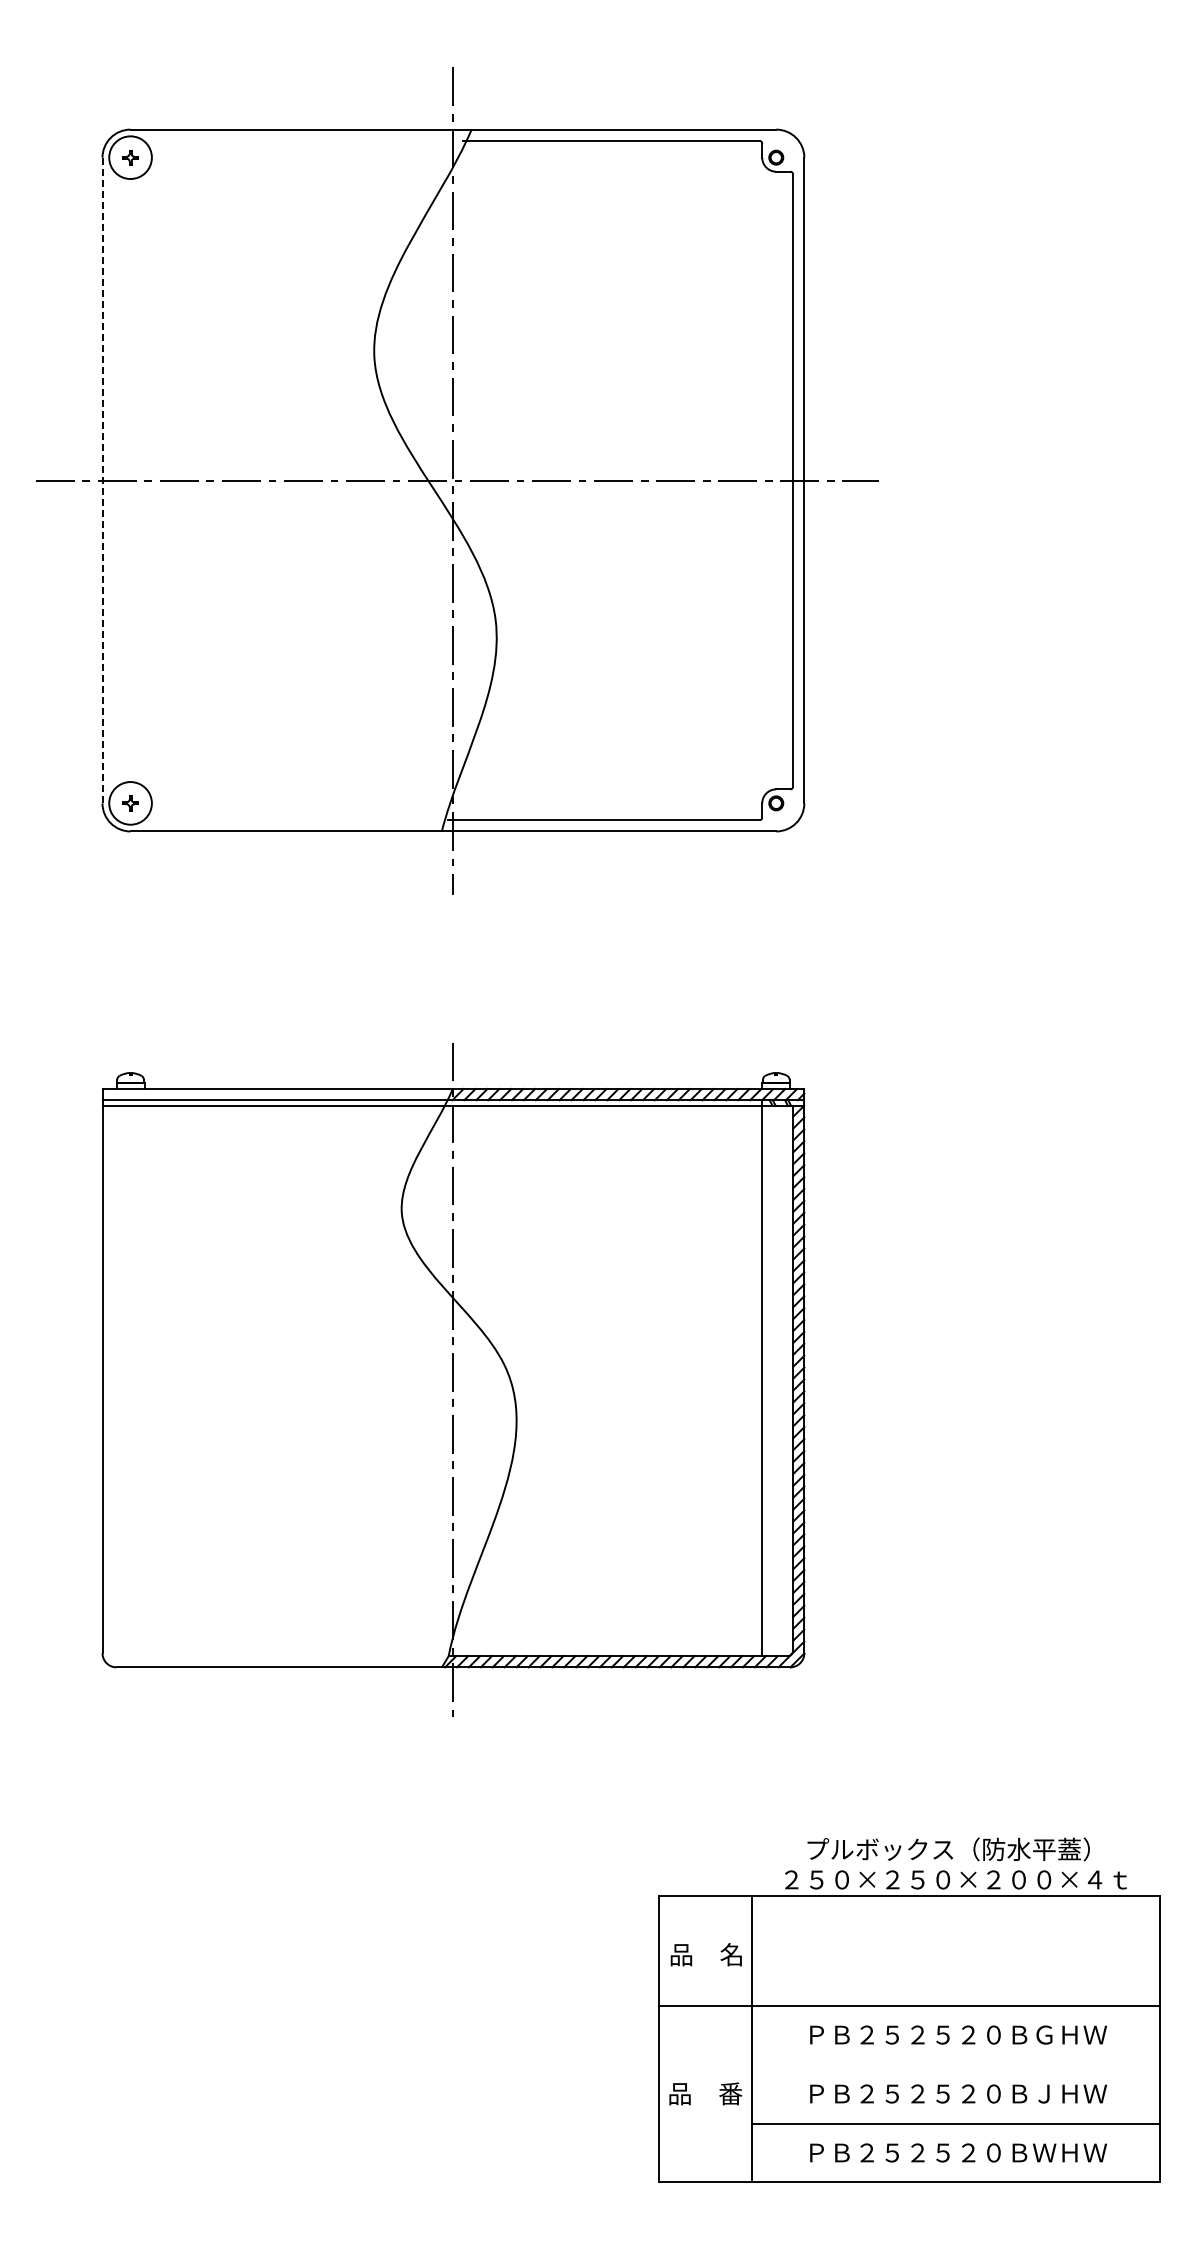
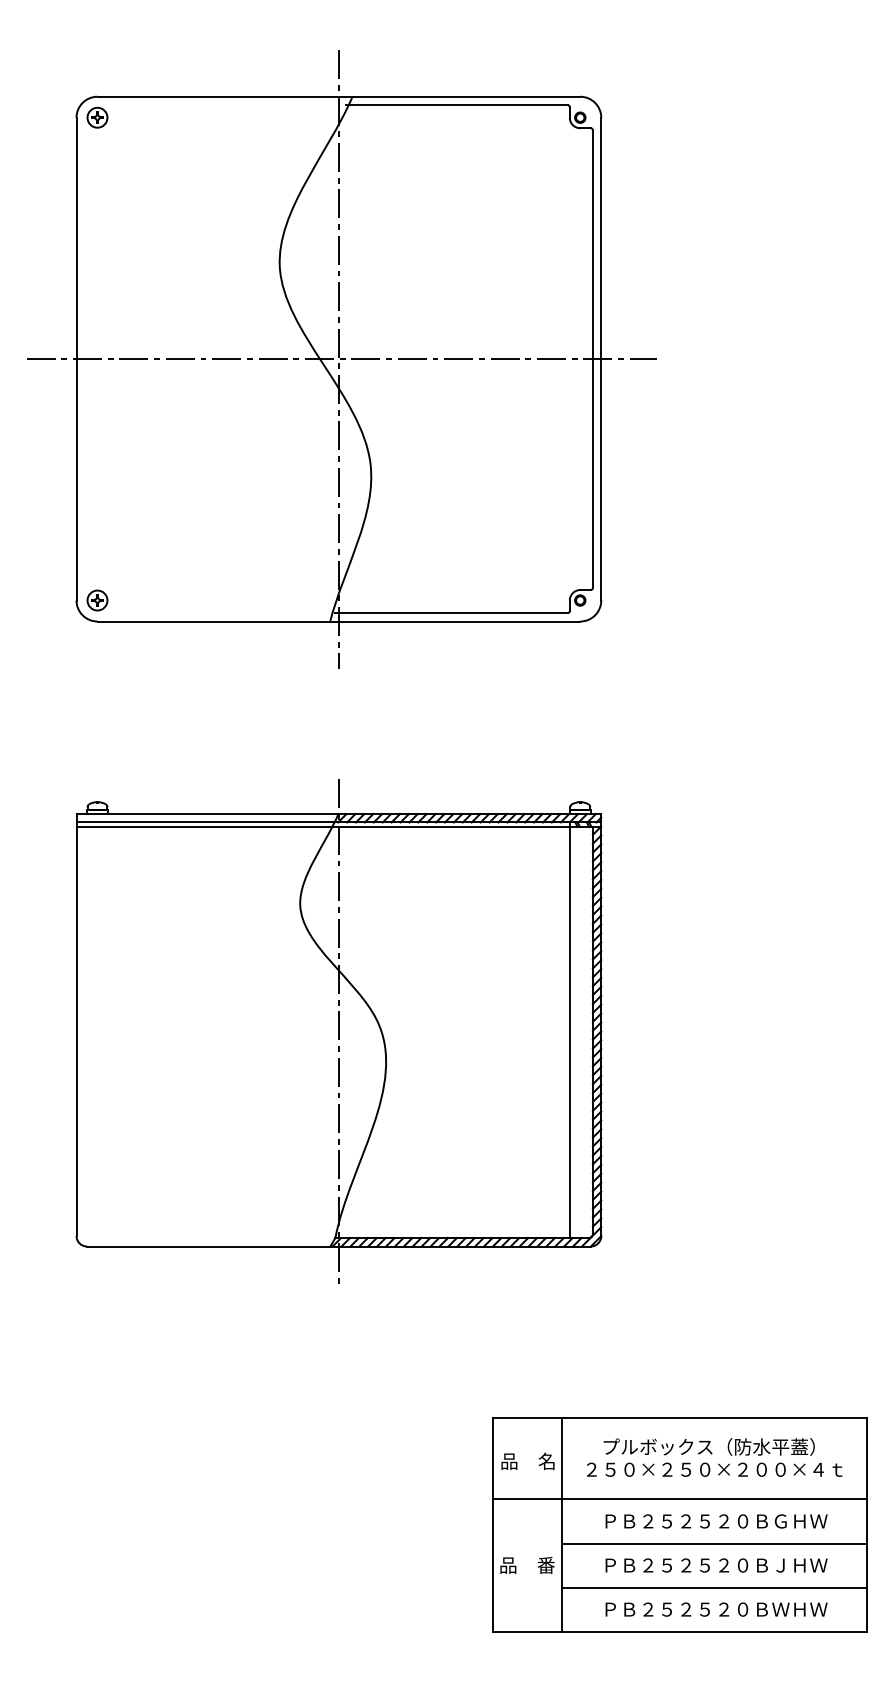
circle: (130, 157) -> (97, 117), size x0.62
line: (102, 480) -> (76, 359), dashed -> solid
circle: (130, 803) -> (97, 600), size x0.62
text: (955, 1863) -> (714, 1457), moved
line: (955, 2064) -> (714, 1543), added

